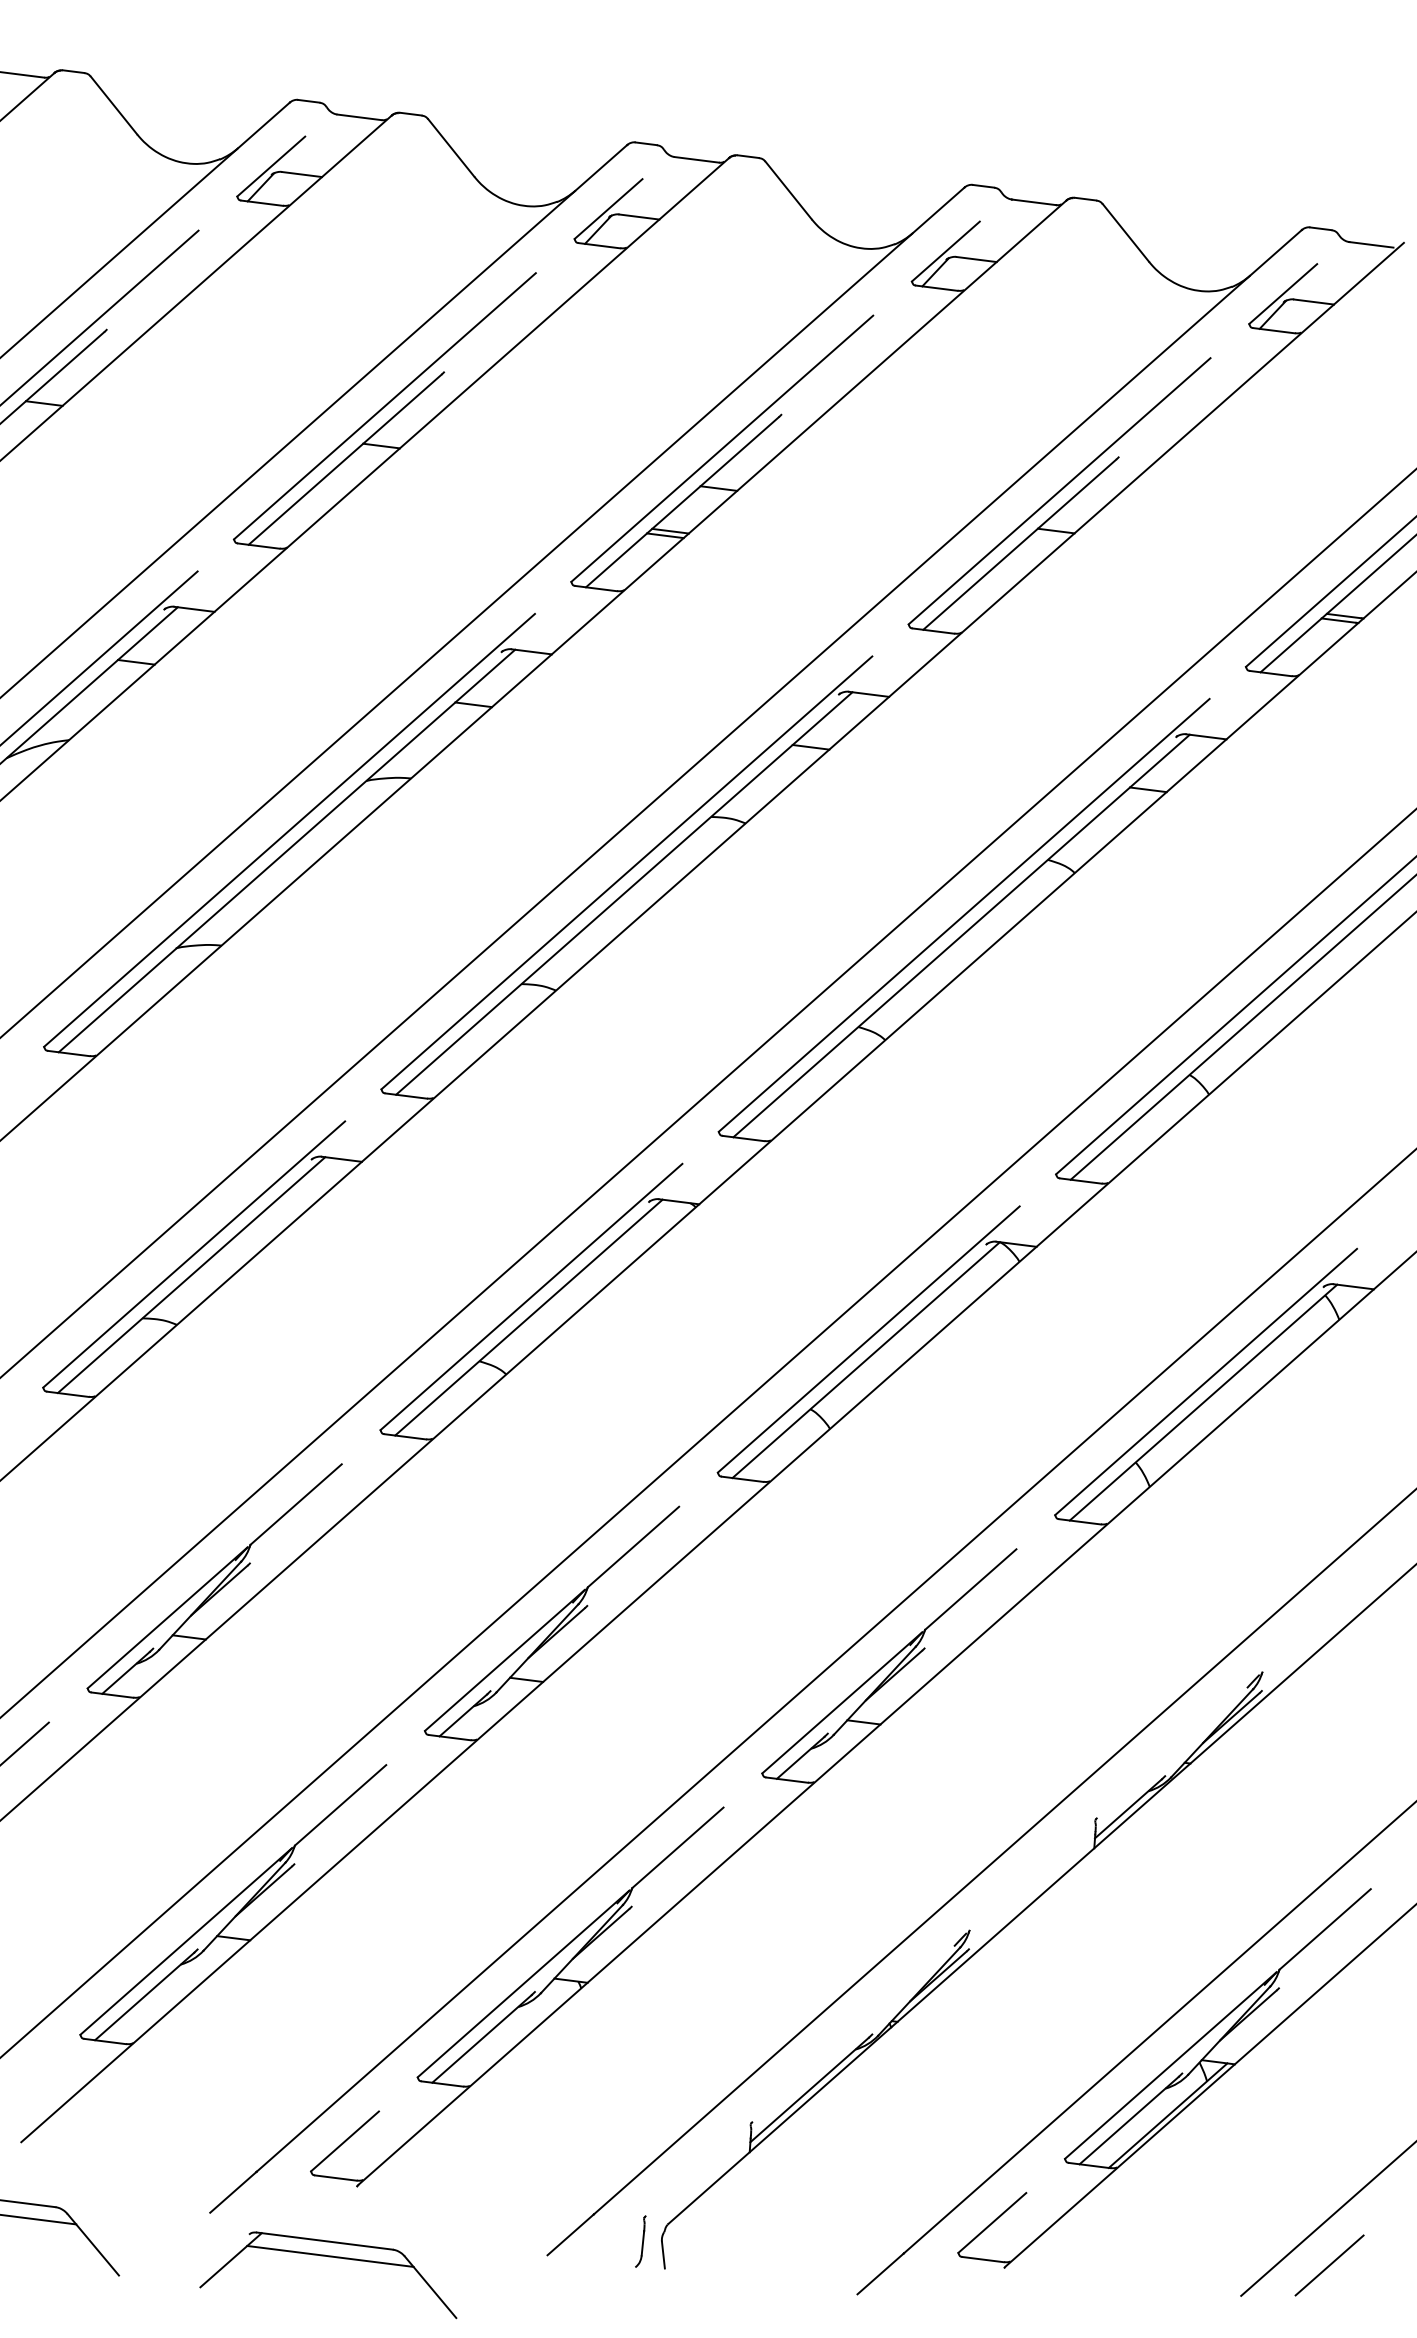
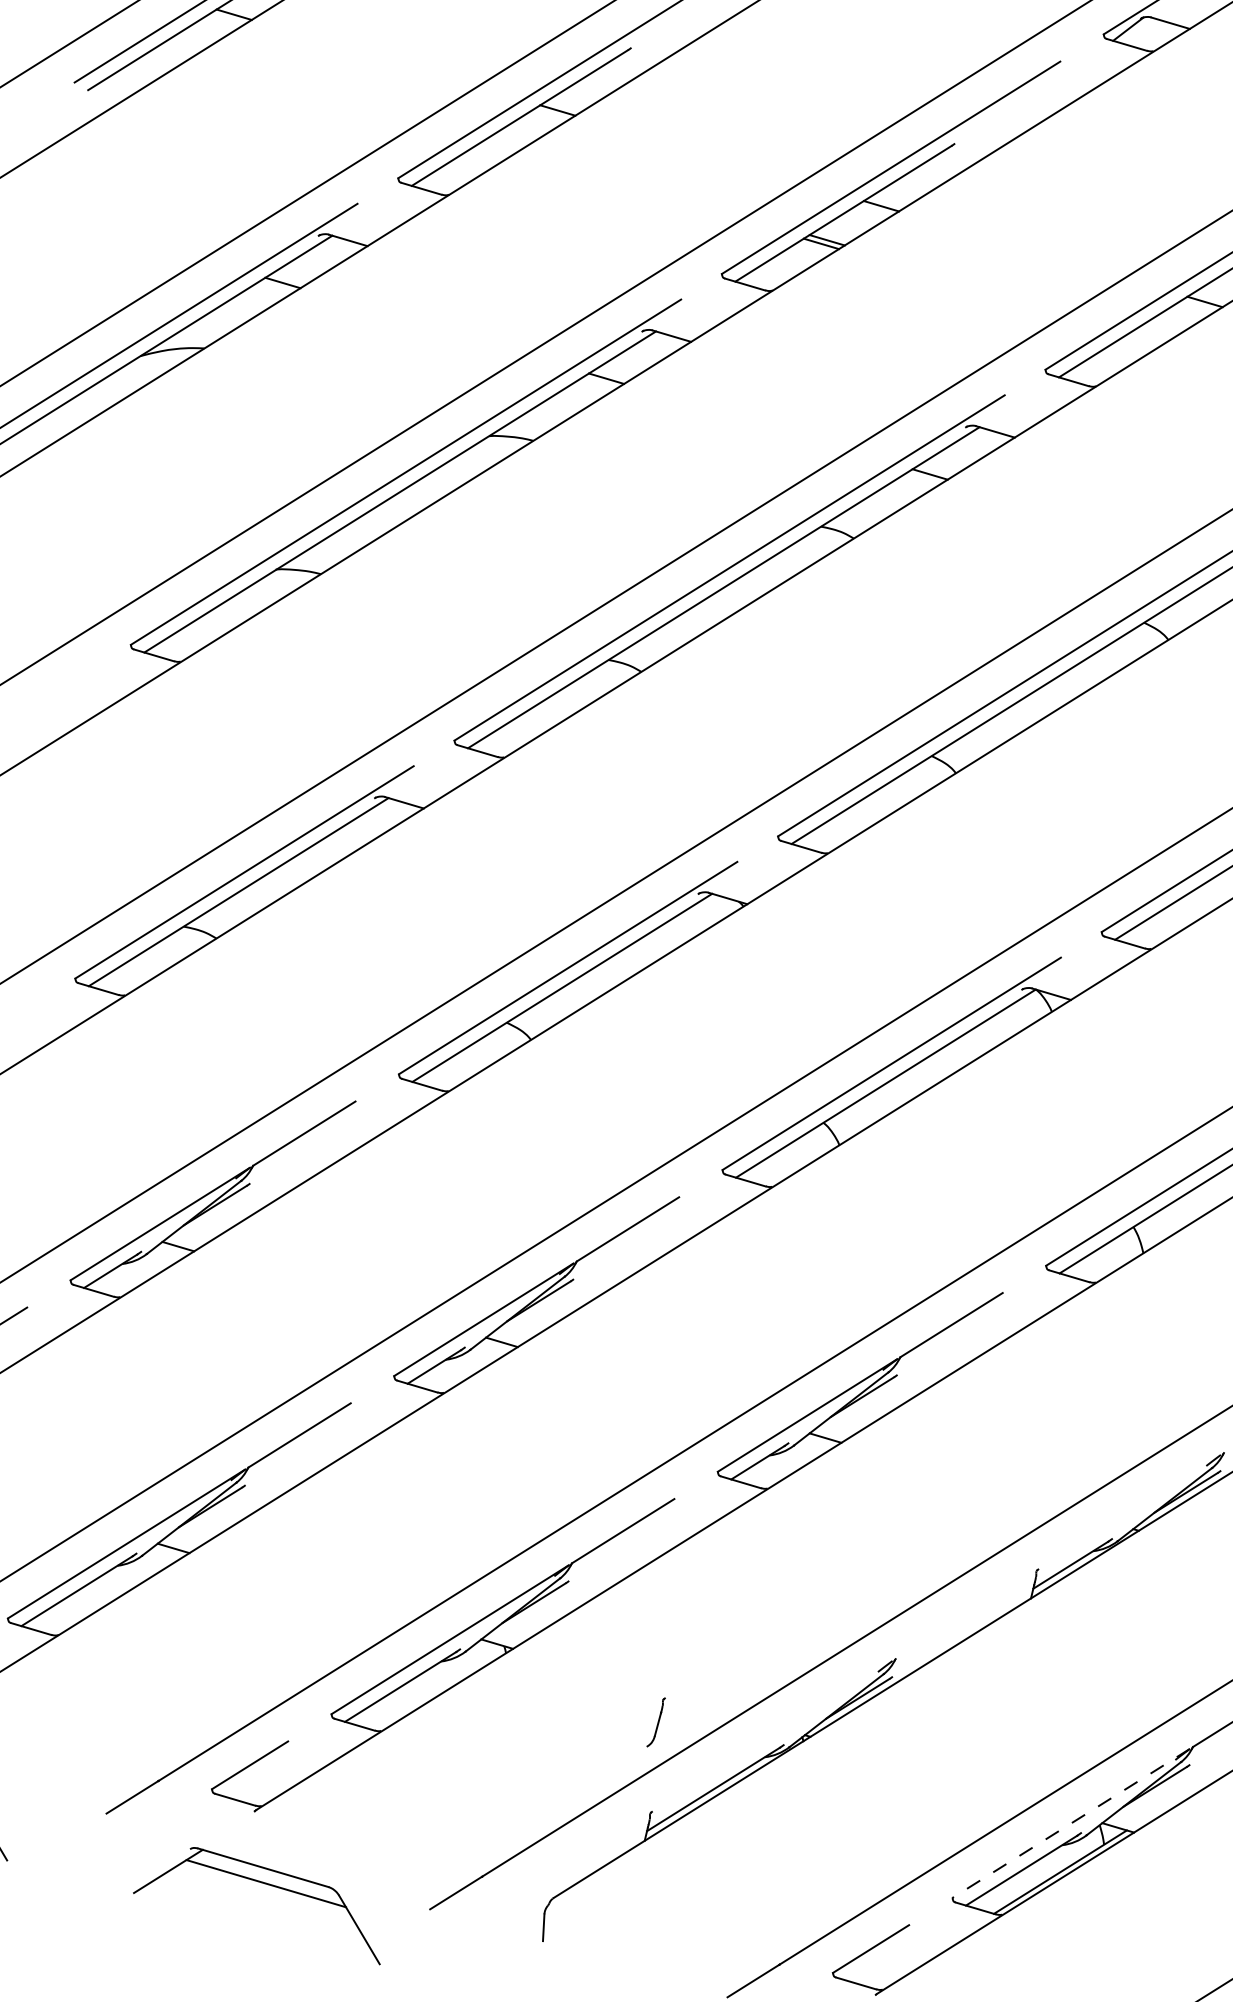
line: (1170, 2065) -> (1070, 1823), solid -> dashed
part: (640, 2241) -> (655, 1722), moved
part: (328, 2257) -> (264, 1884), moved

